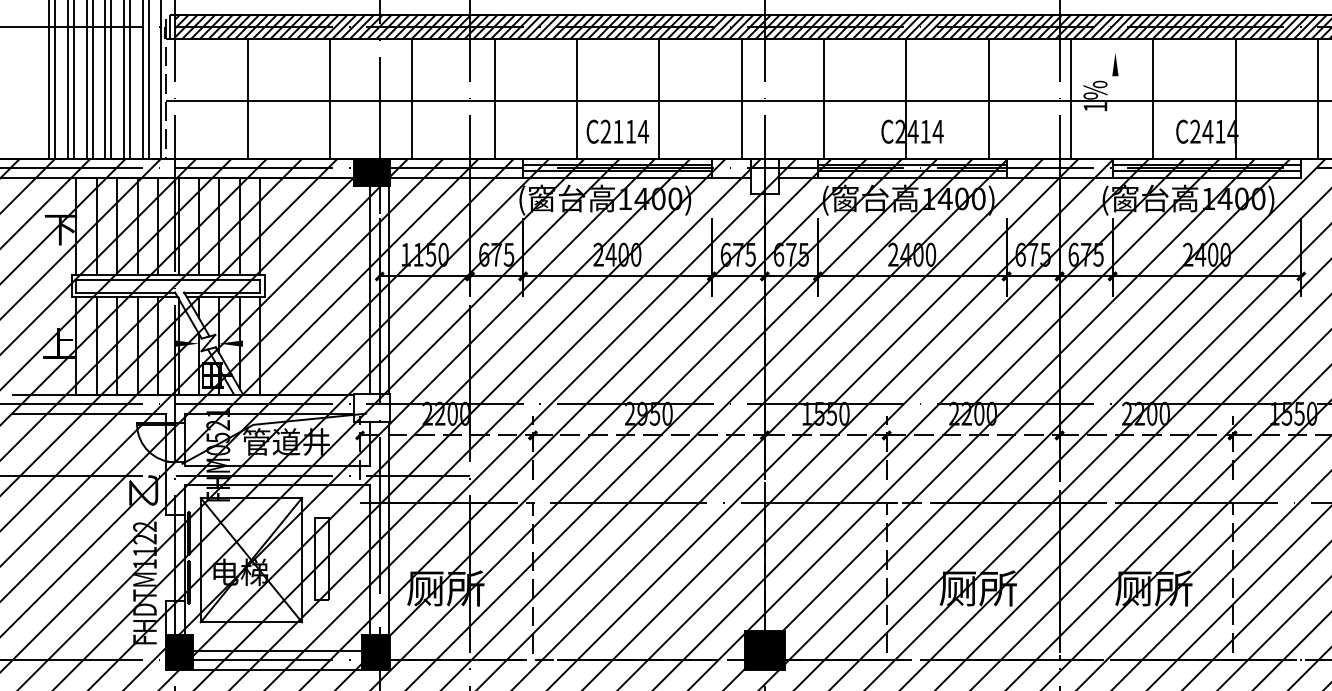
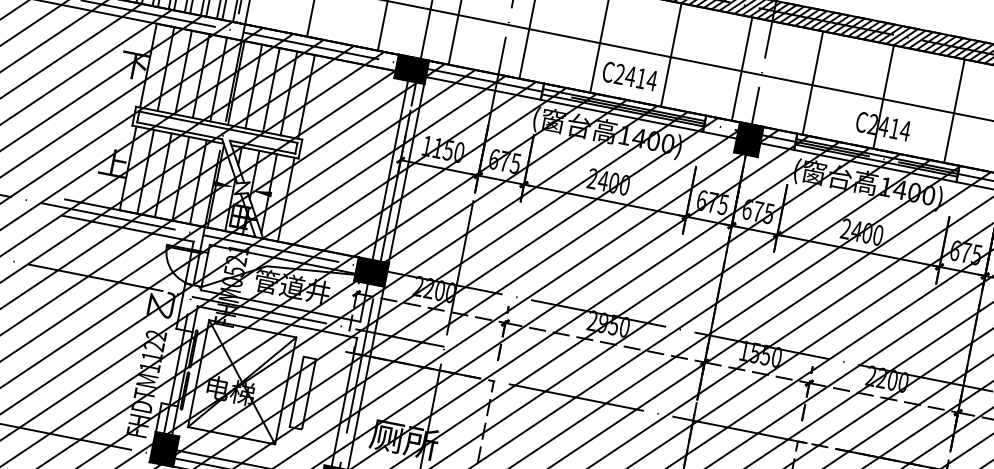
text: (617, 131) -> (629, 76), C2114 -> C2414
fill: (764, 175) -> (748, 138), added
fill: (371, 407) -> (371, 271), added

